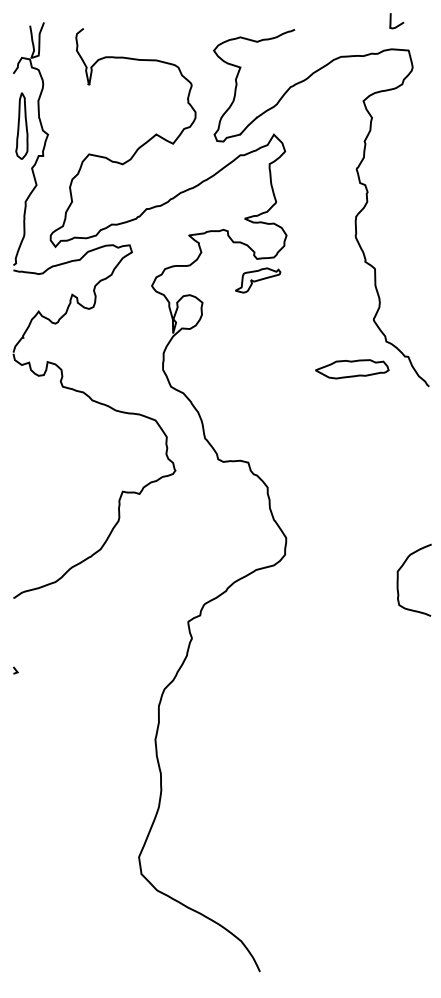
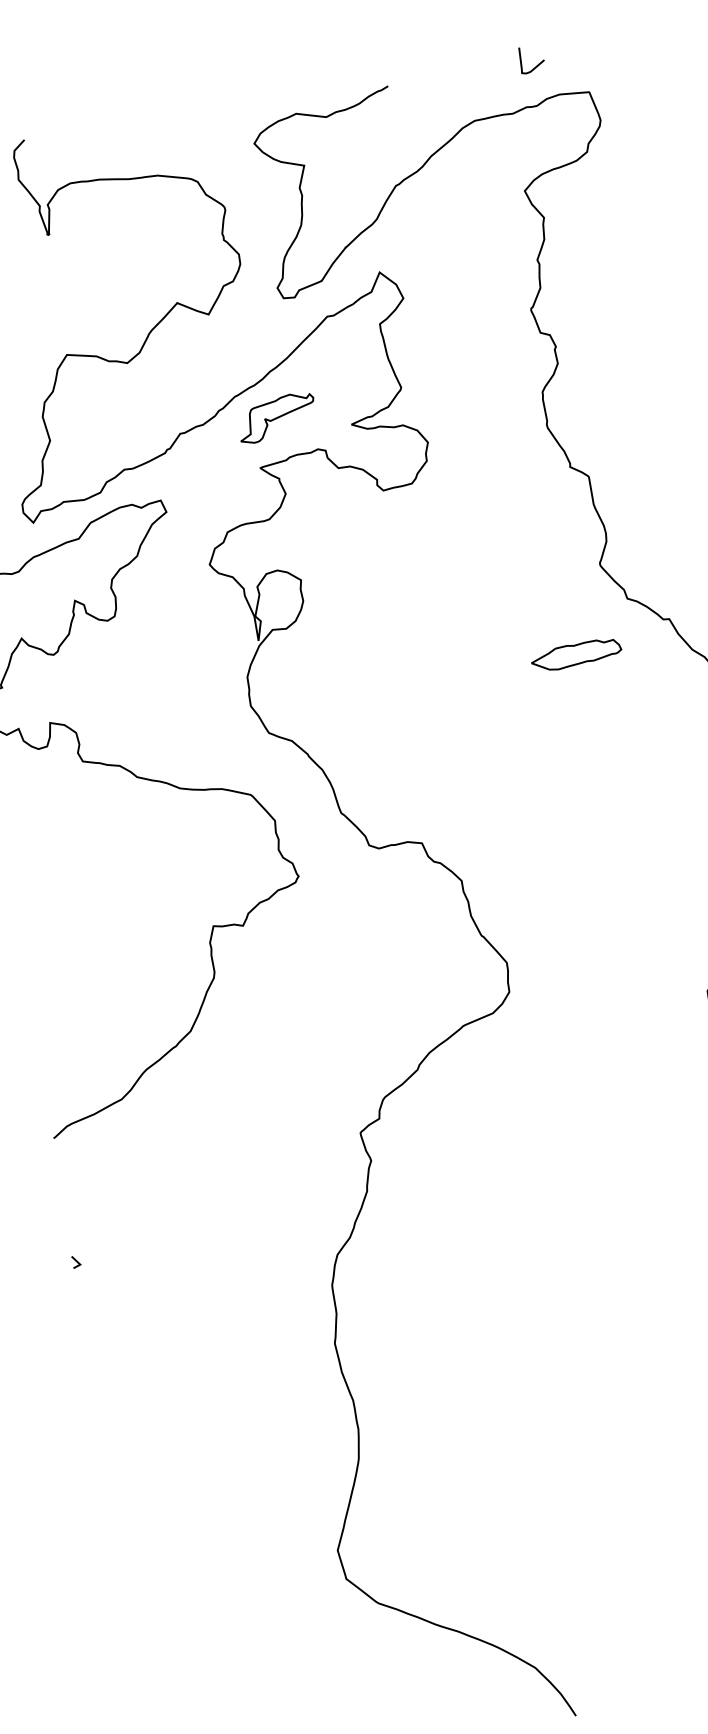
curve: (398, 24) -> (535, 65), moved
part: (258, 280) -> (277, 417), moved
part: (352, 368) -> (576, 653), size x0.71

